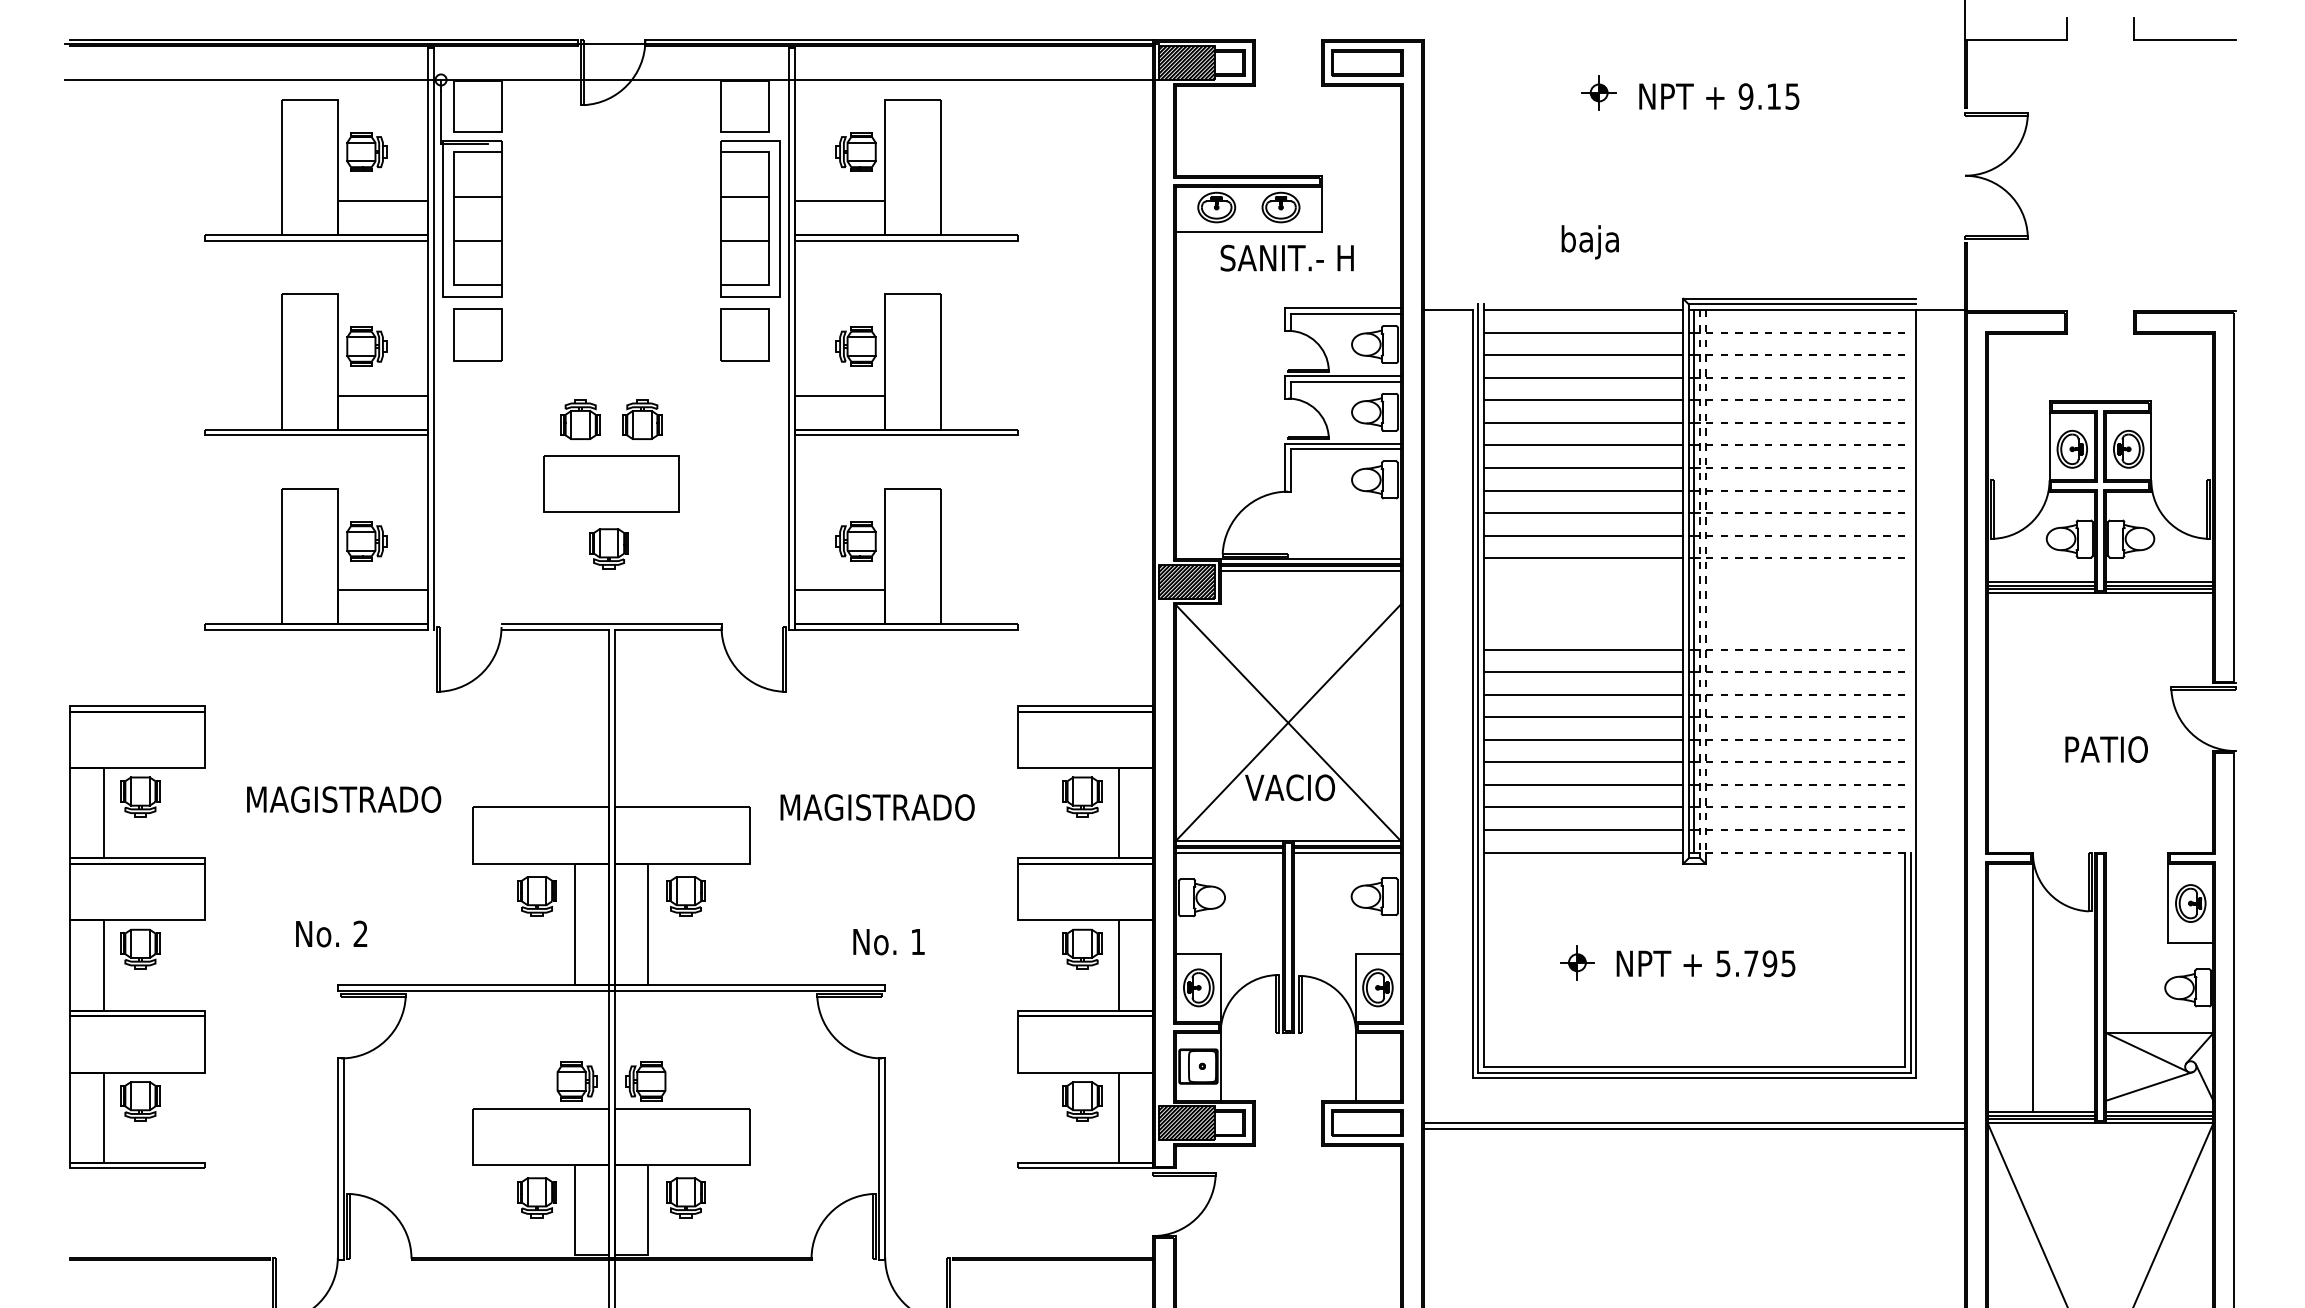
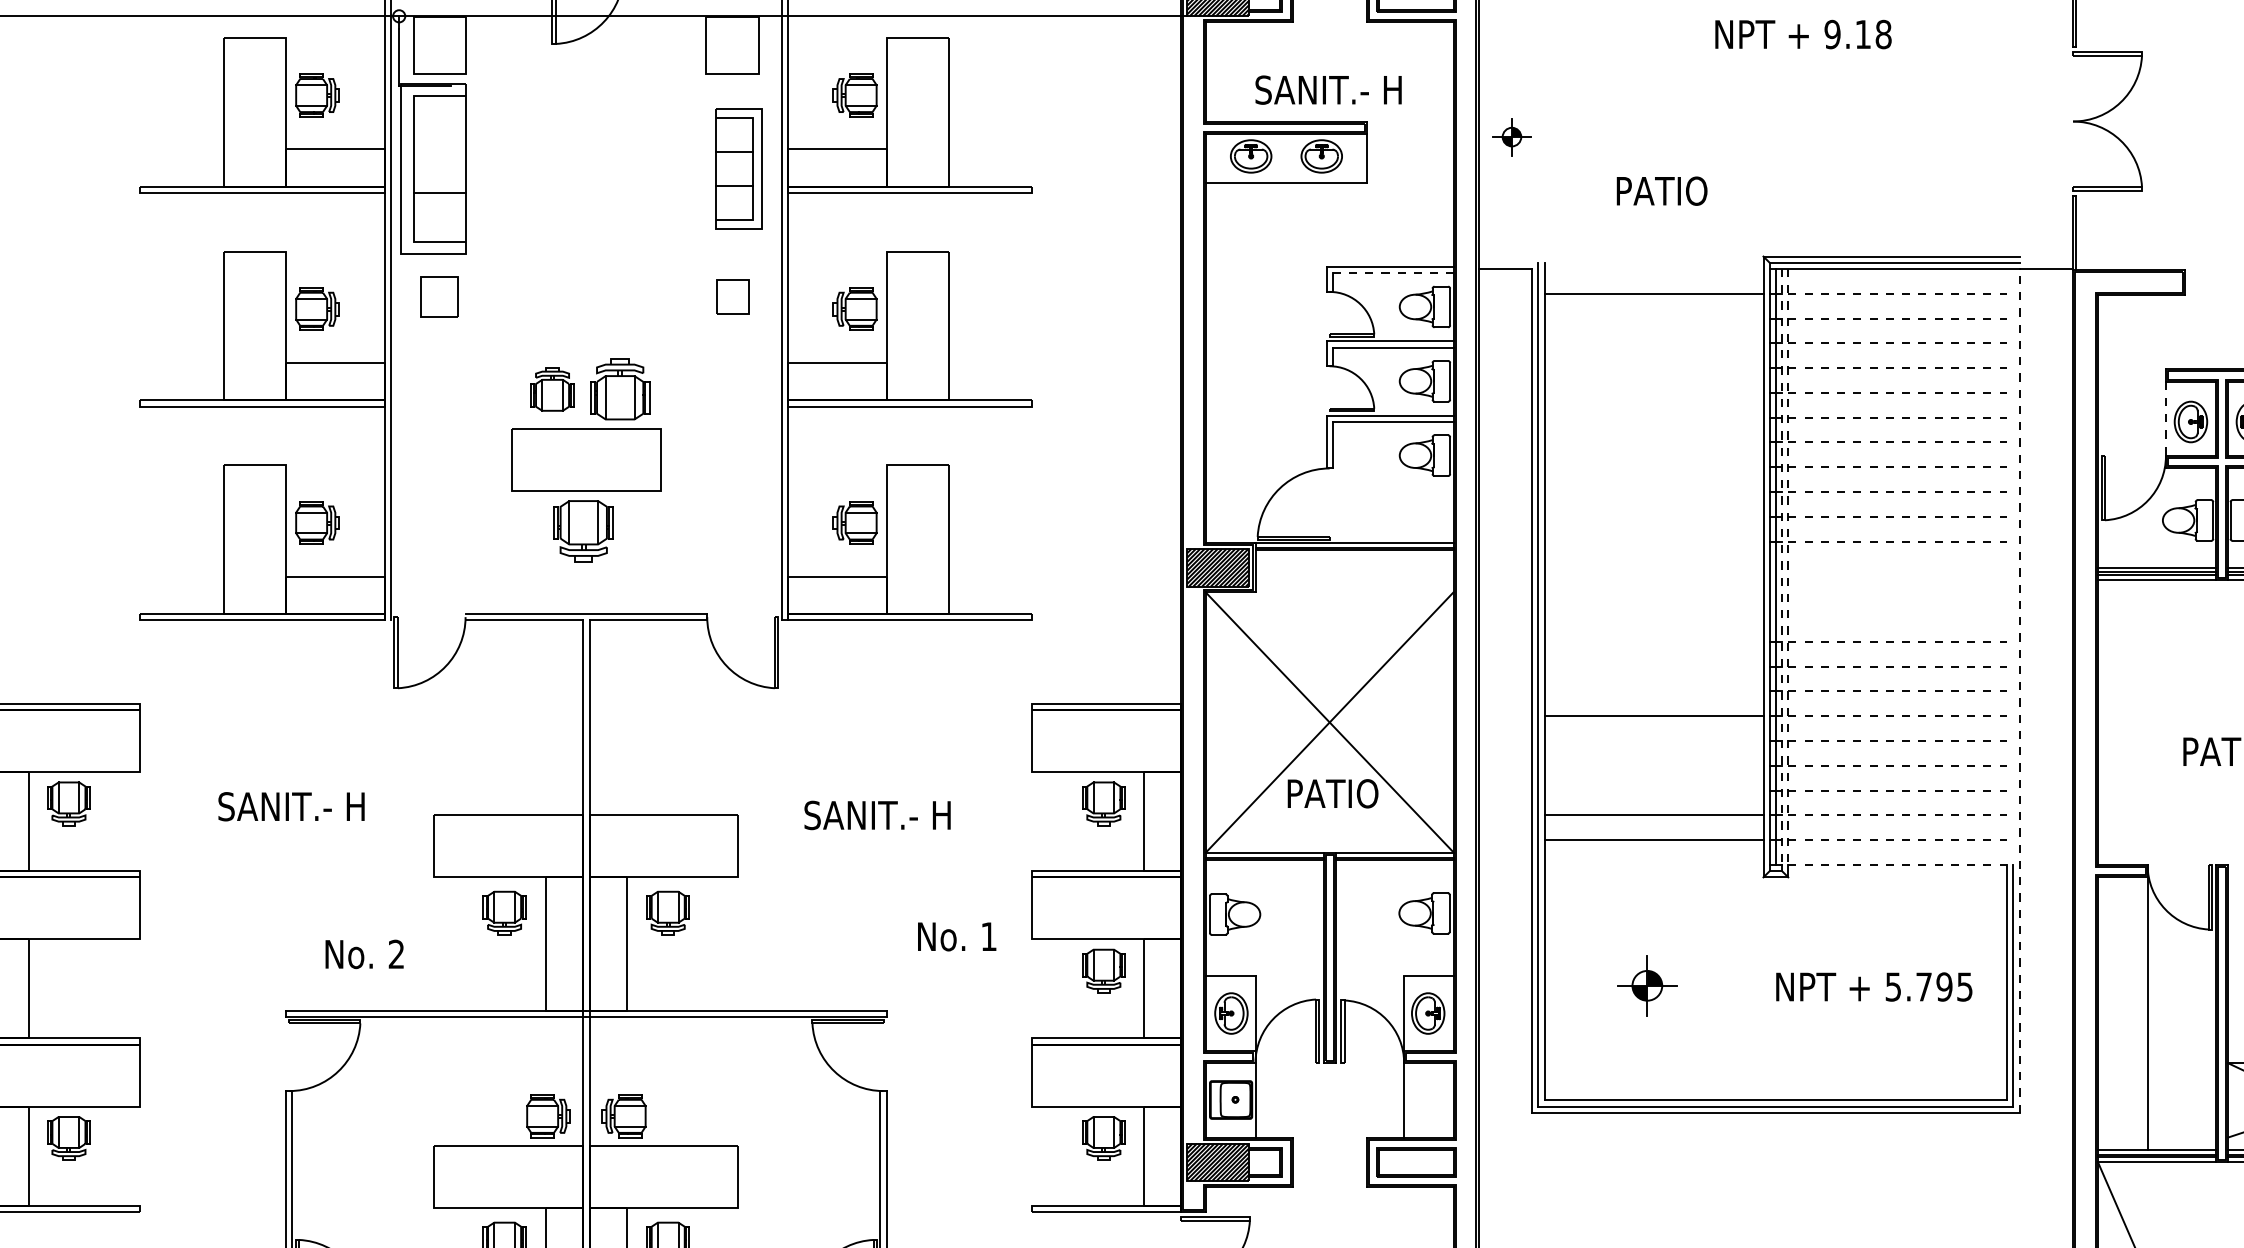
part: (1598, 92) -> (1511, 136), moved
text: (1792, 96) -> (1883, 34), 9.15 -> 9.18
line: (478, 196) -> (440, 144), removed
part: (750, 218) -> (739, 168), size x0.7
text: (1590, 242) -> (1661, 194), baja -> PATIO
text: (1286, 257) -> (1327, 89), moved
line: (1583, 310) -> (1654, 269), removed
line: (1345, 313) -> (1392, 272), solid -> dashed
part: (477, 334) -> (439, 295), size x0.7
part: (744, 334) -> (732, 295), size x0.6
line: (1583, 355) -> (1654, 318), removed
line: (1583, 377) -> (1654, 343), removed
line: (1583, 400) -> (1654, 368), removed
part: (642, 419) -> (620, 389), size x1.4
line: (1583, 422) -> (1654, 392), removed
line: (1583, 445) -> (1654, 417), removed
line: (2049, 446) -> (2165, 418), solid -> dashed
line: (1583, 467) -> (1654, 441), removed
line: (1583, 490) -> (1654, 467), removed
line: (1583, 513) -> (1654, 492), removed
line: (1583, 535) -> (1654, 516), removed
part: (608, 548) -> (583, 530), size x1.4
line: (1583, 558) -> (1654, 541), removed
line: (1310, 570) -> (1354, 555), removed
line: (1583, 649) -> (1654, 641), removed
line: (1583, 672) -> (1654, 667), removed
line: (1916, 693) -> (2019, 690), solid -> dashed
line: (1583, 694) -> (1654, 691), removed
line: (1583, 739) -> (1654, 740), removed
line: (1583, 762) -> (1654, 765), removed
line: (1583, 784) -> (1654, 790), removed
text: (1290, 787) -> (1332, 793), VACIO -> PATIO
text: (344, 799) -> (293, 806), MAGISTRADO -> SANIT.- H
text: (877, 807) -> (878, 815), MAGISTRADO -> SANIT.- H
line: (1228, 852) -> (1264, 864), removed
line: (1347, 852) -> (1394, 864), removed
line: (1583, 852) -> (1654, 864), removed
text: (331, 933) -> (364, 953), moved
text: (888, 942) -> (956, 937), moved
part: (140, 948) -> (69, 970), removed
part: (1577, 962) -> (1647, 985), size x1.6
text: (1705, 963) -> (1873, 986), moved
line: (1694, 1123) -> (1775, 1162), removed
line: (1694, 1128) -> (1775, 1168), removed

